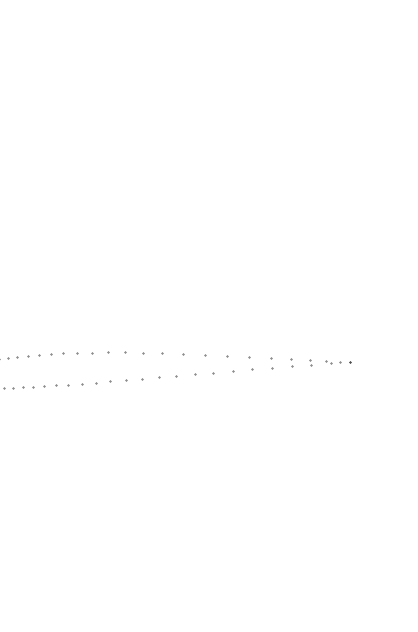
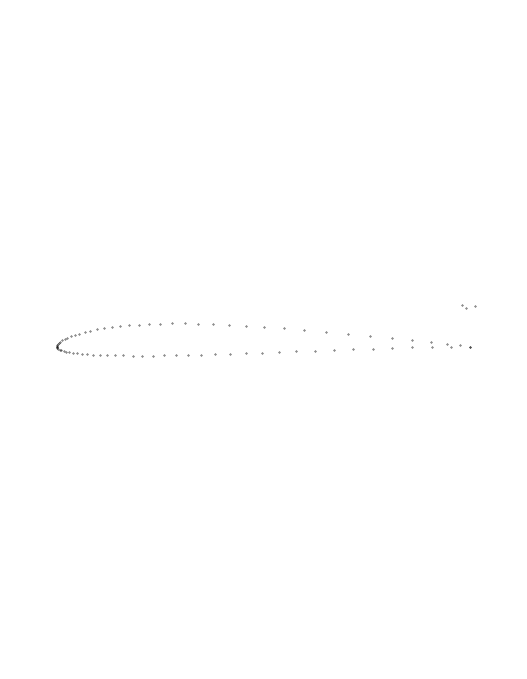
part: (346, 322) -> (468, 306), added

